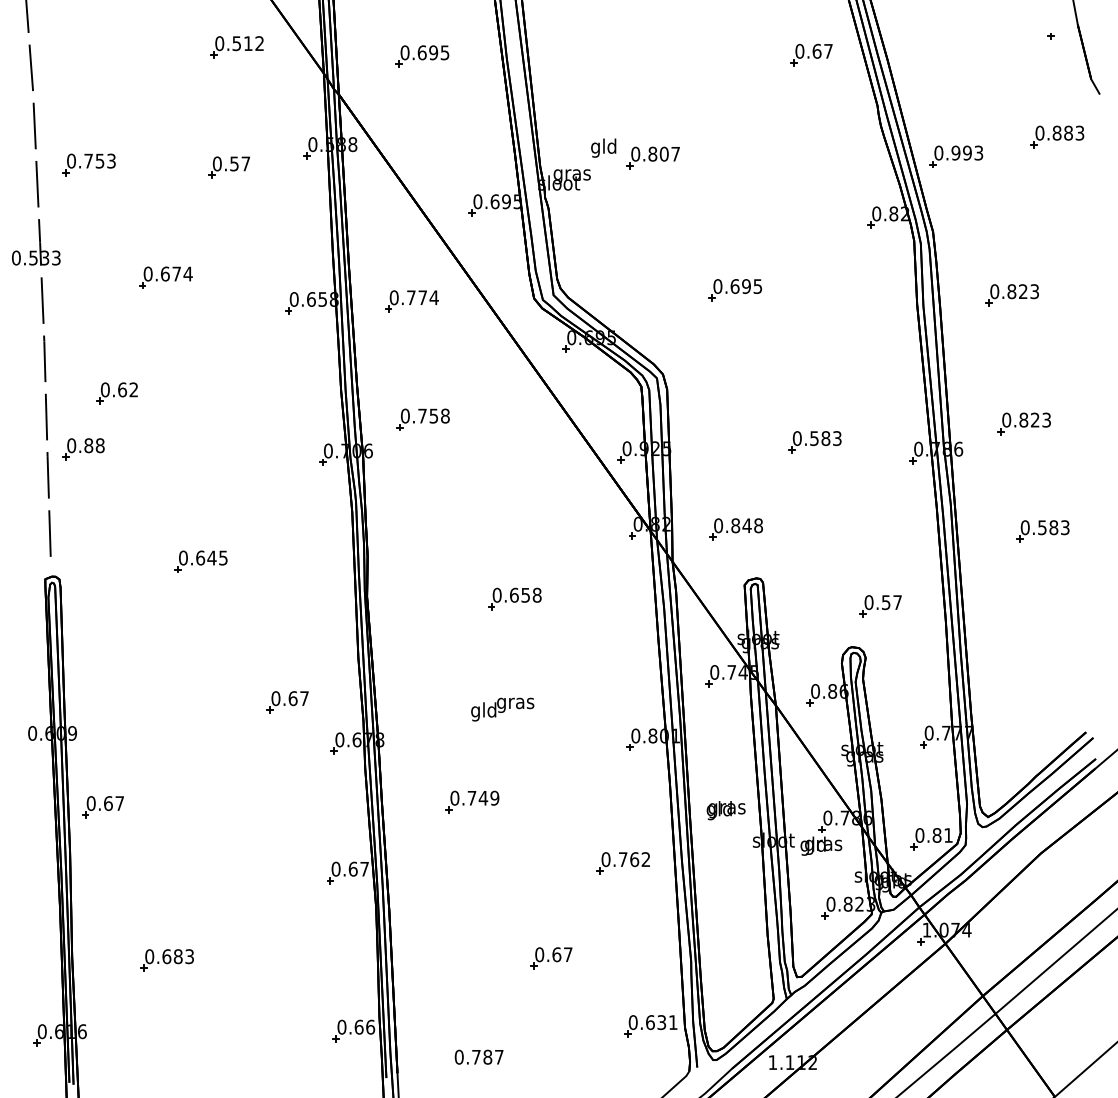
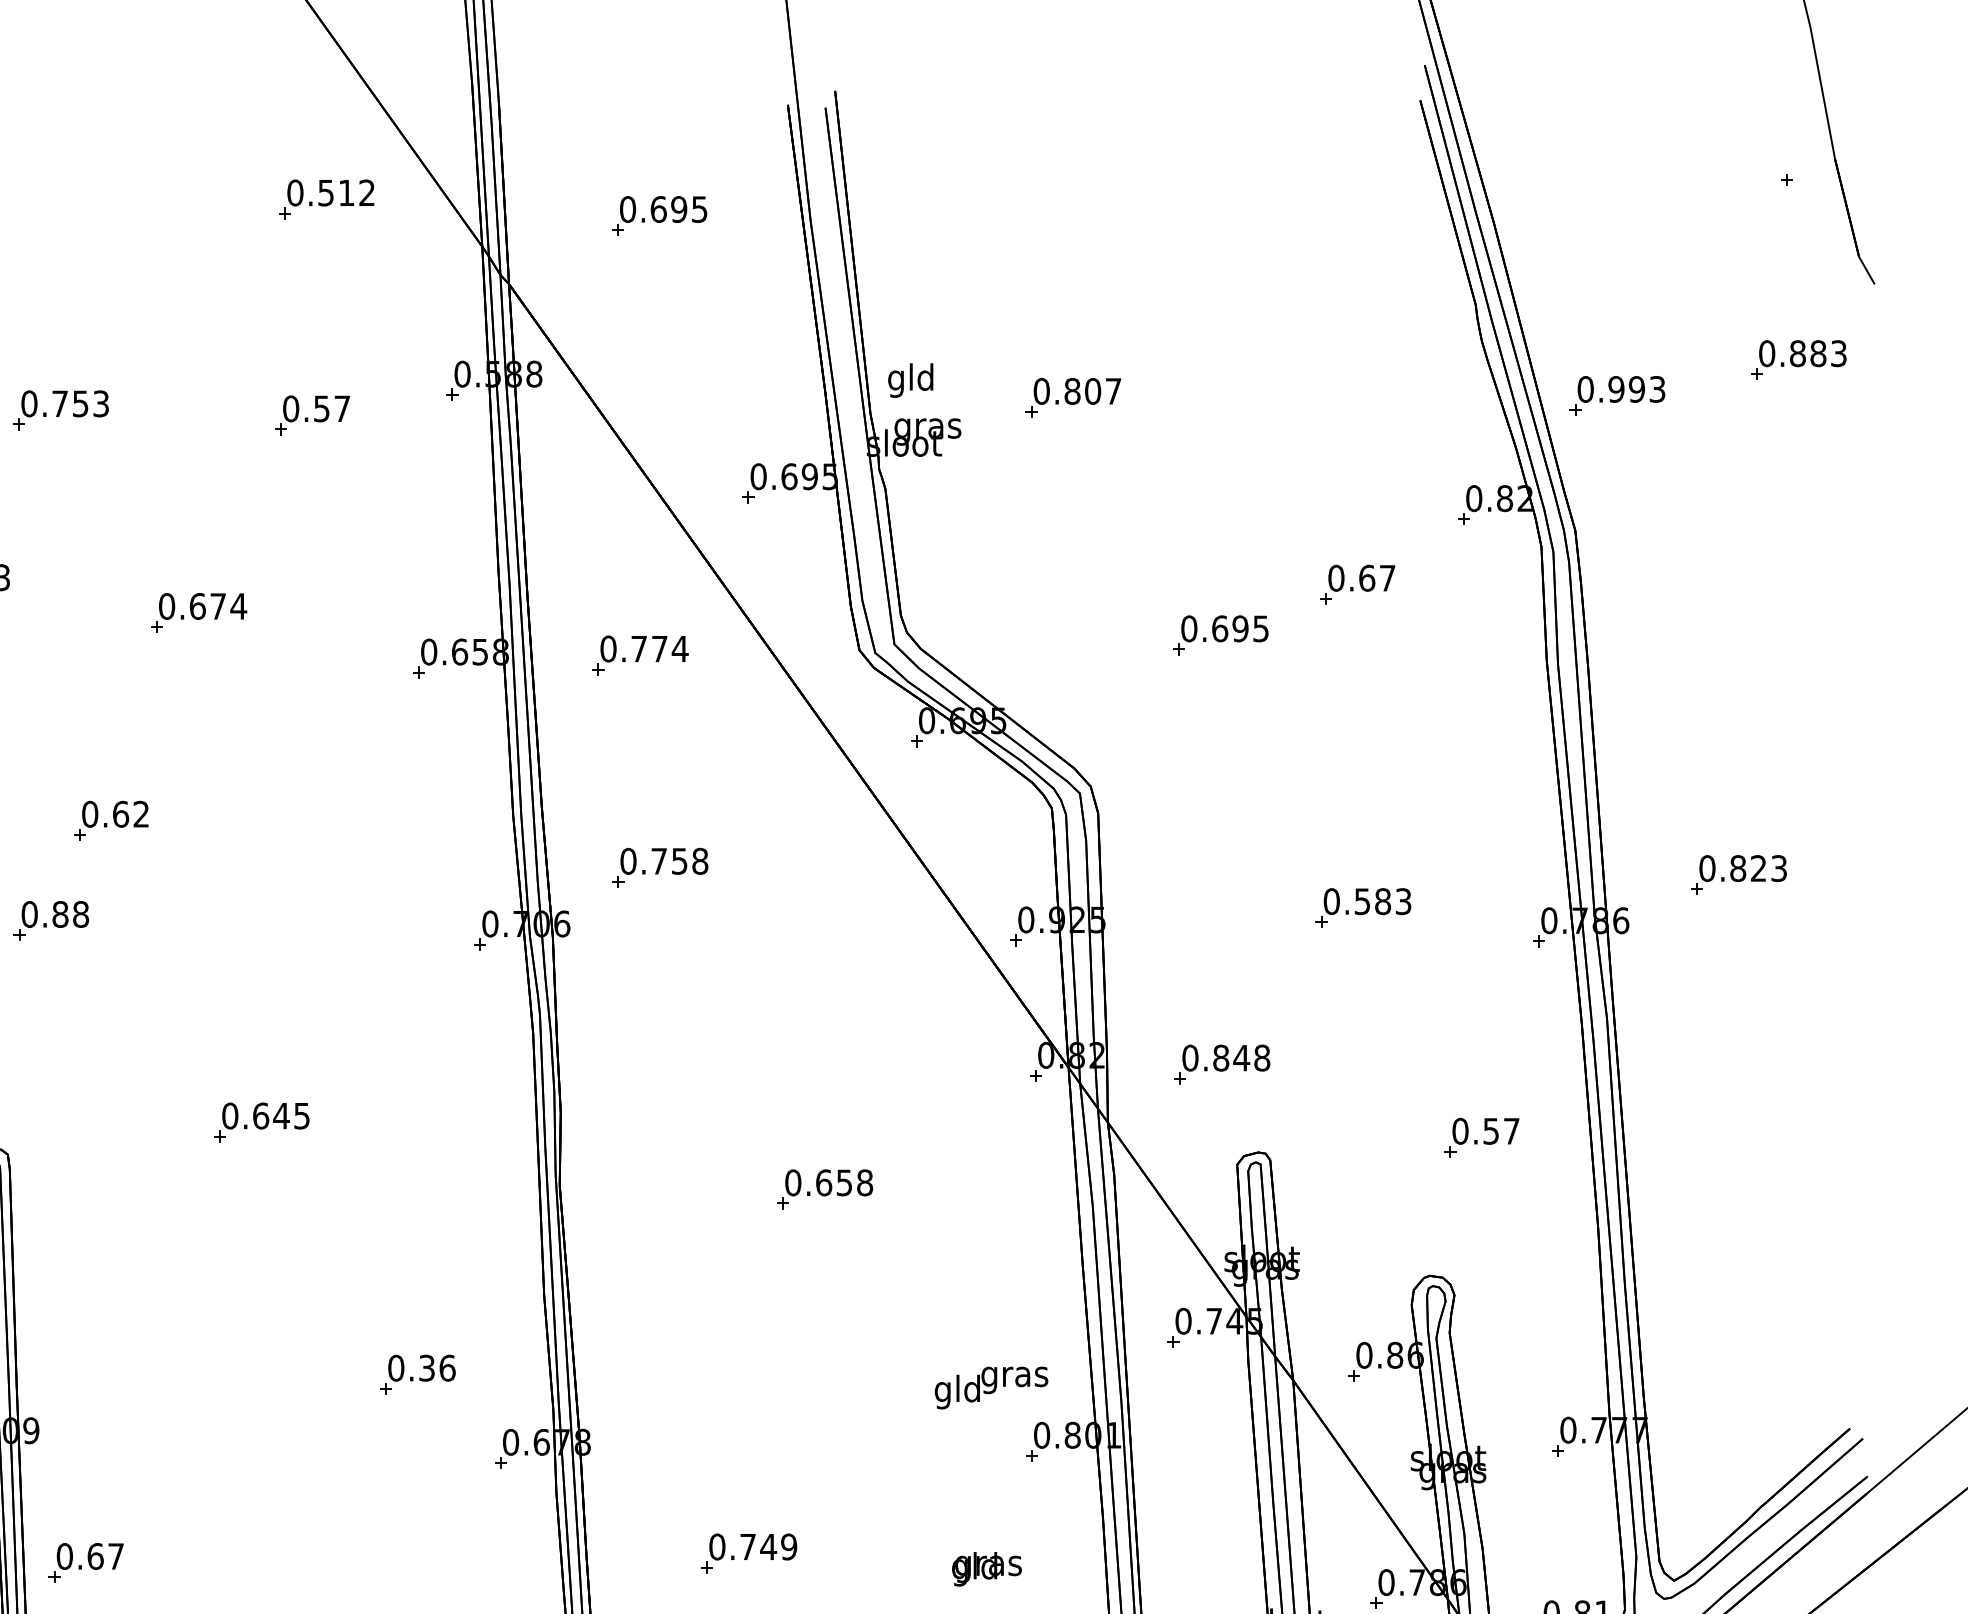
part: (811, 54) -> (1357, 583), moved
text: (603, 147) -> (910, 379), moved
part: (1011, 295) -> (1716, 644), removed
part: (1042, 531) -> (1771, 1068), removed
part: (880, 606) -> (1481, 1138), moved
text: (298, 698) -> (436, 1368), 0.67 -> 0.36
text: (502, 709) -> (991, 1387), moved
text: (725, 810) -> (985, 1568), moved

